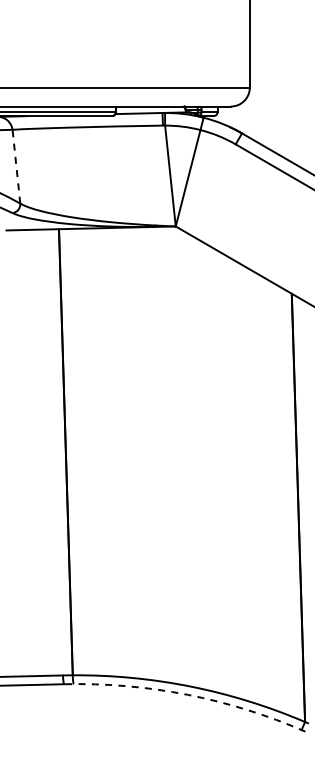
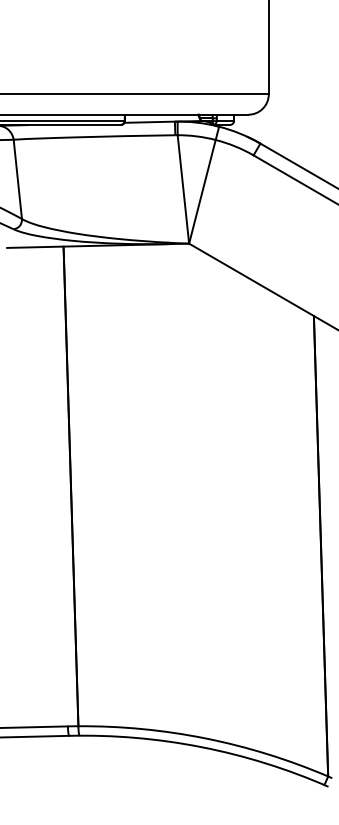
line: (16, 166) -> (17, 179), dashed -> solid
arc: (187, 694) -> (201, 746), dashed -> solid

